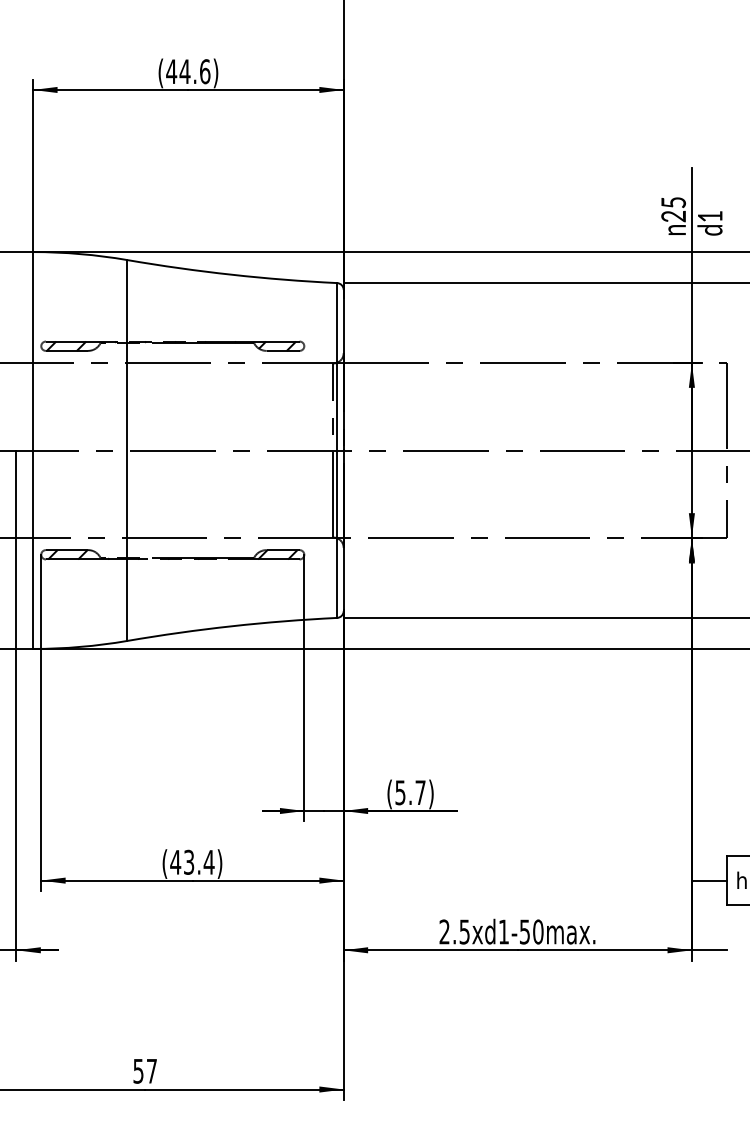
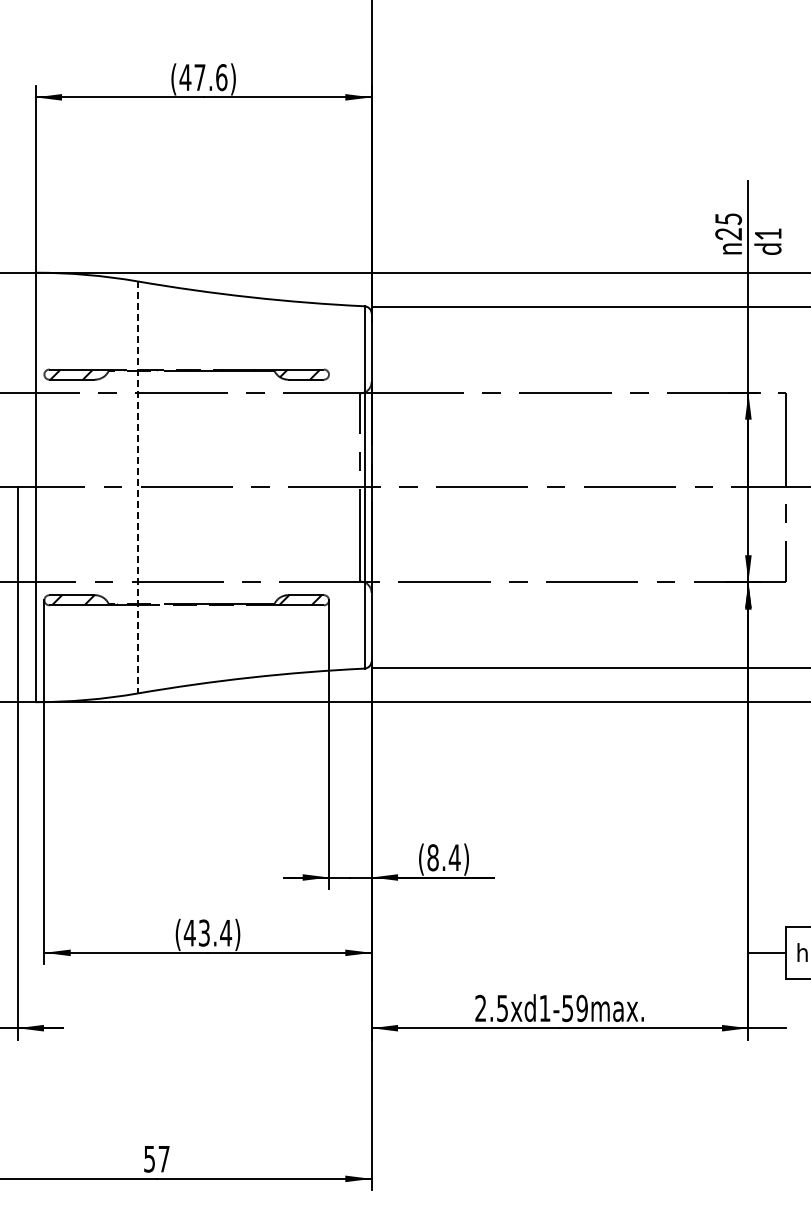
text: (184, 71) -> (199, 77), (44.6) -> (47.6)
line: (127, 450) -> (137, 487), solid -> dashed
text: (410, 792) -> (443, 857), (5.7) -> (8.4)
text: (537, 932) -> (581, 1008), 2.5xd1-50max. -> 2.5xd1-59max.

